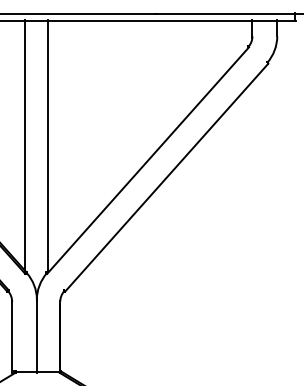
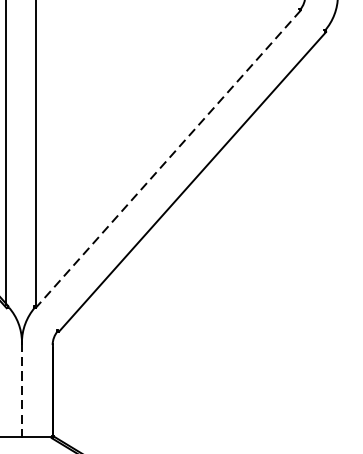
line: (148, 160) -> (168, 159), solid -> dashed
line: (36, 336) -> (21, 390), solid -> dashed

